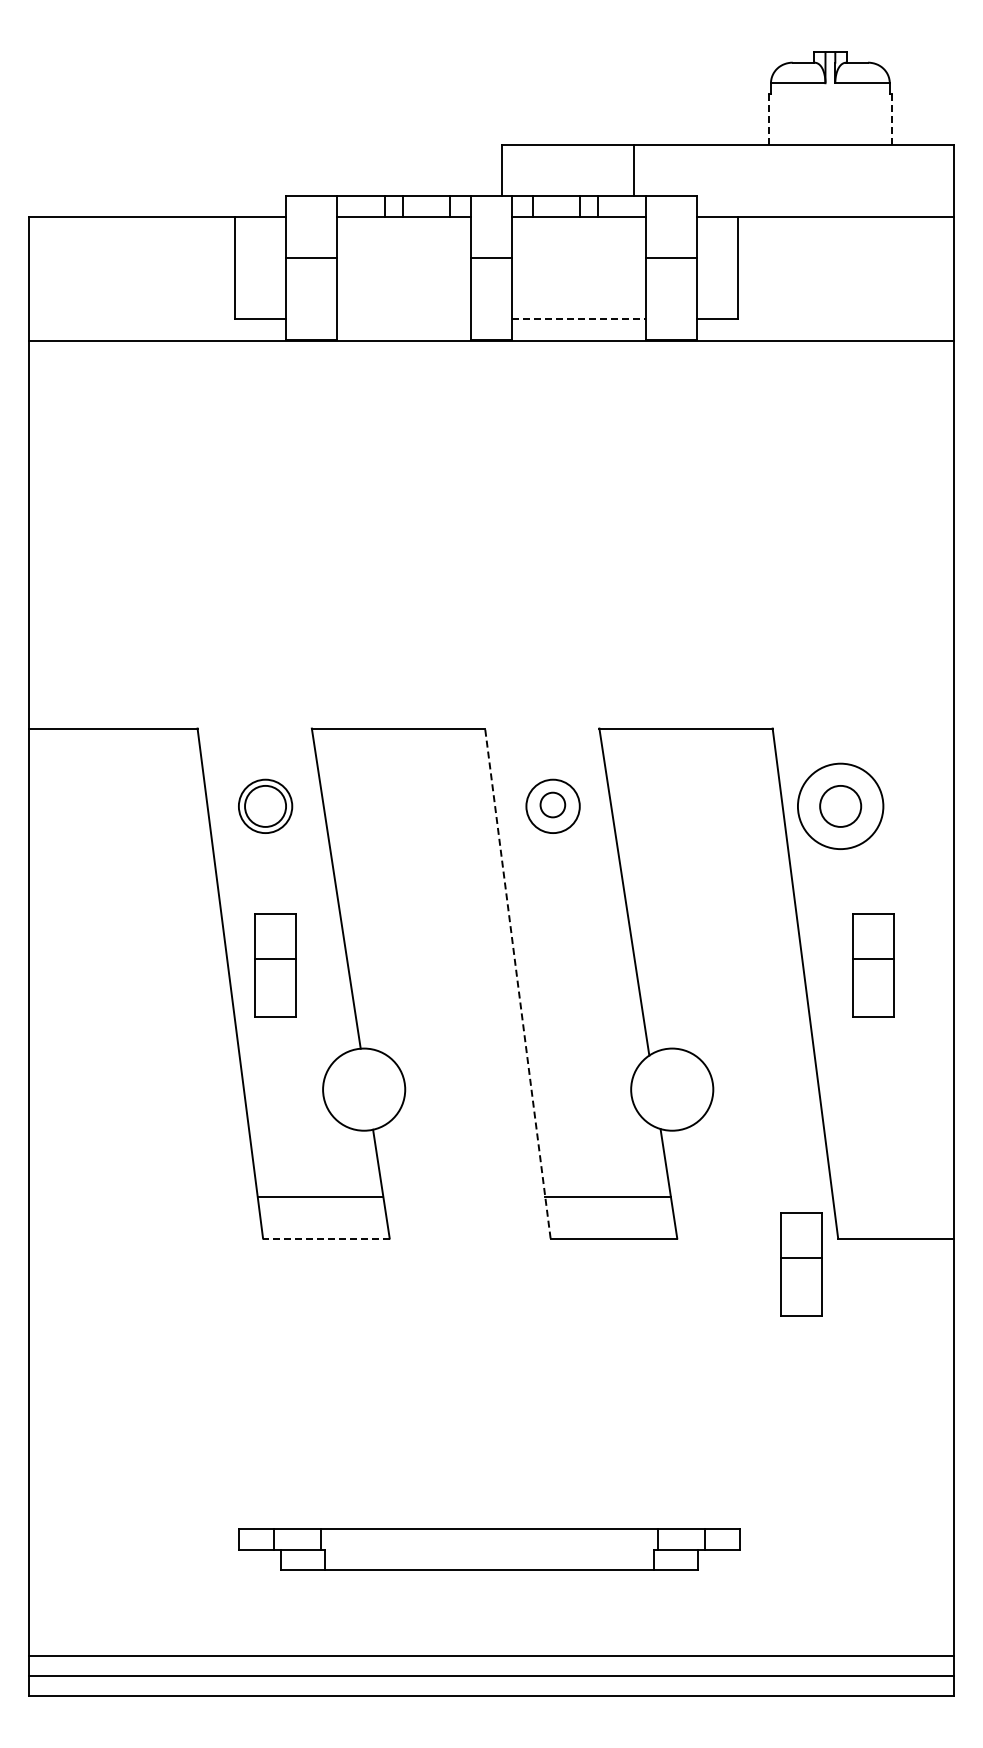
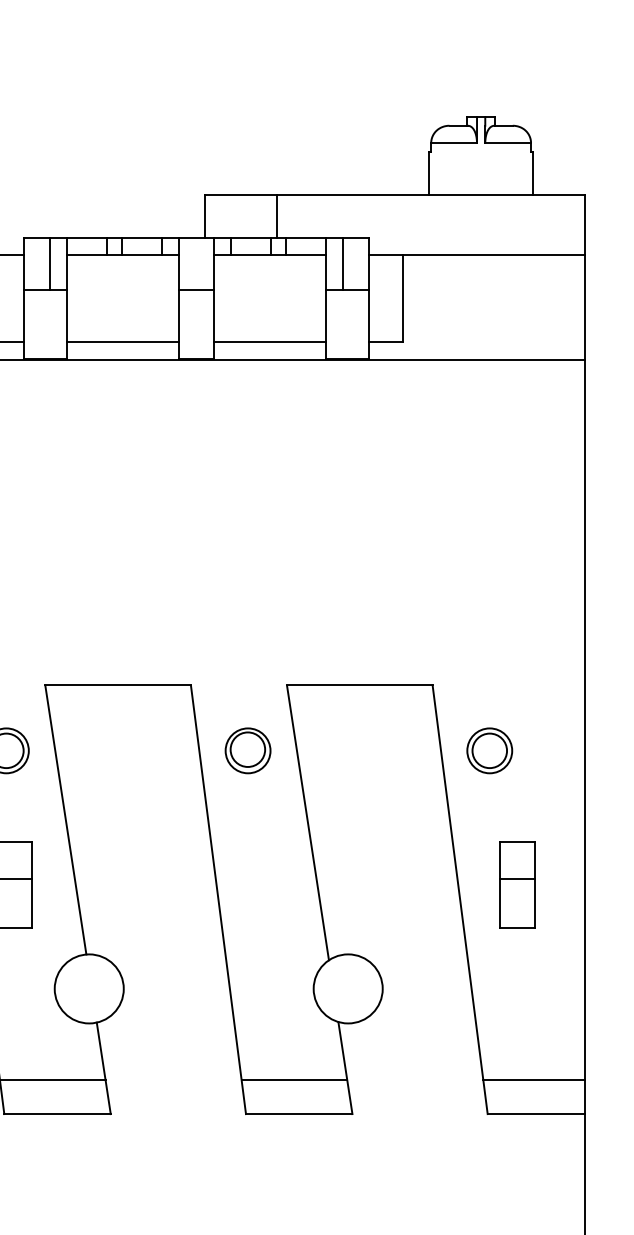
line: (768, 119) -> (429, 173), dashed -> solid
line: (892, 119) -> (533, 173), dashed -> solid
line: (634, 170) -> (277, 216), moved
line: (316, 226) -> (49, 263), added
line: (666, 226) -> (343, 263), added
line: (403, 319) -> (122, 341), added
line: (578, 319) -> (269, 341), dashed -> solid
circle: (552, 804) -> (247, 749), size x1.67
circle: (840, 806) -> (489, 750), size x0.62
line: (517, 983) -> (218, 899), dashed -> solid
line: (892, 1197) -> (533, 1079), added
line: (325, 1238) -> (56, 1114), dashed -> solid
part: (801, 1264) -> (456, 1135), removed

